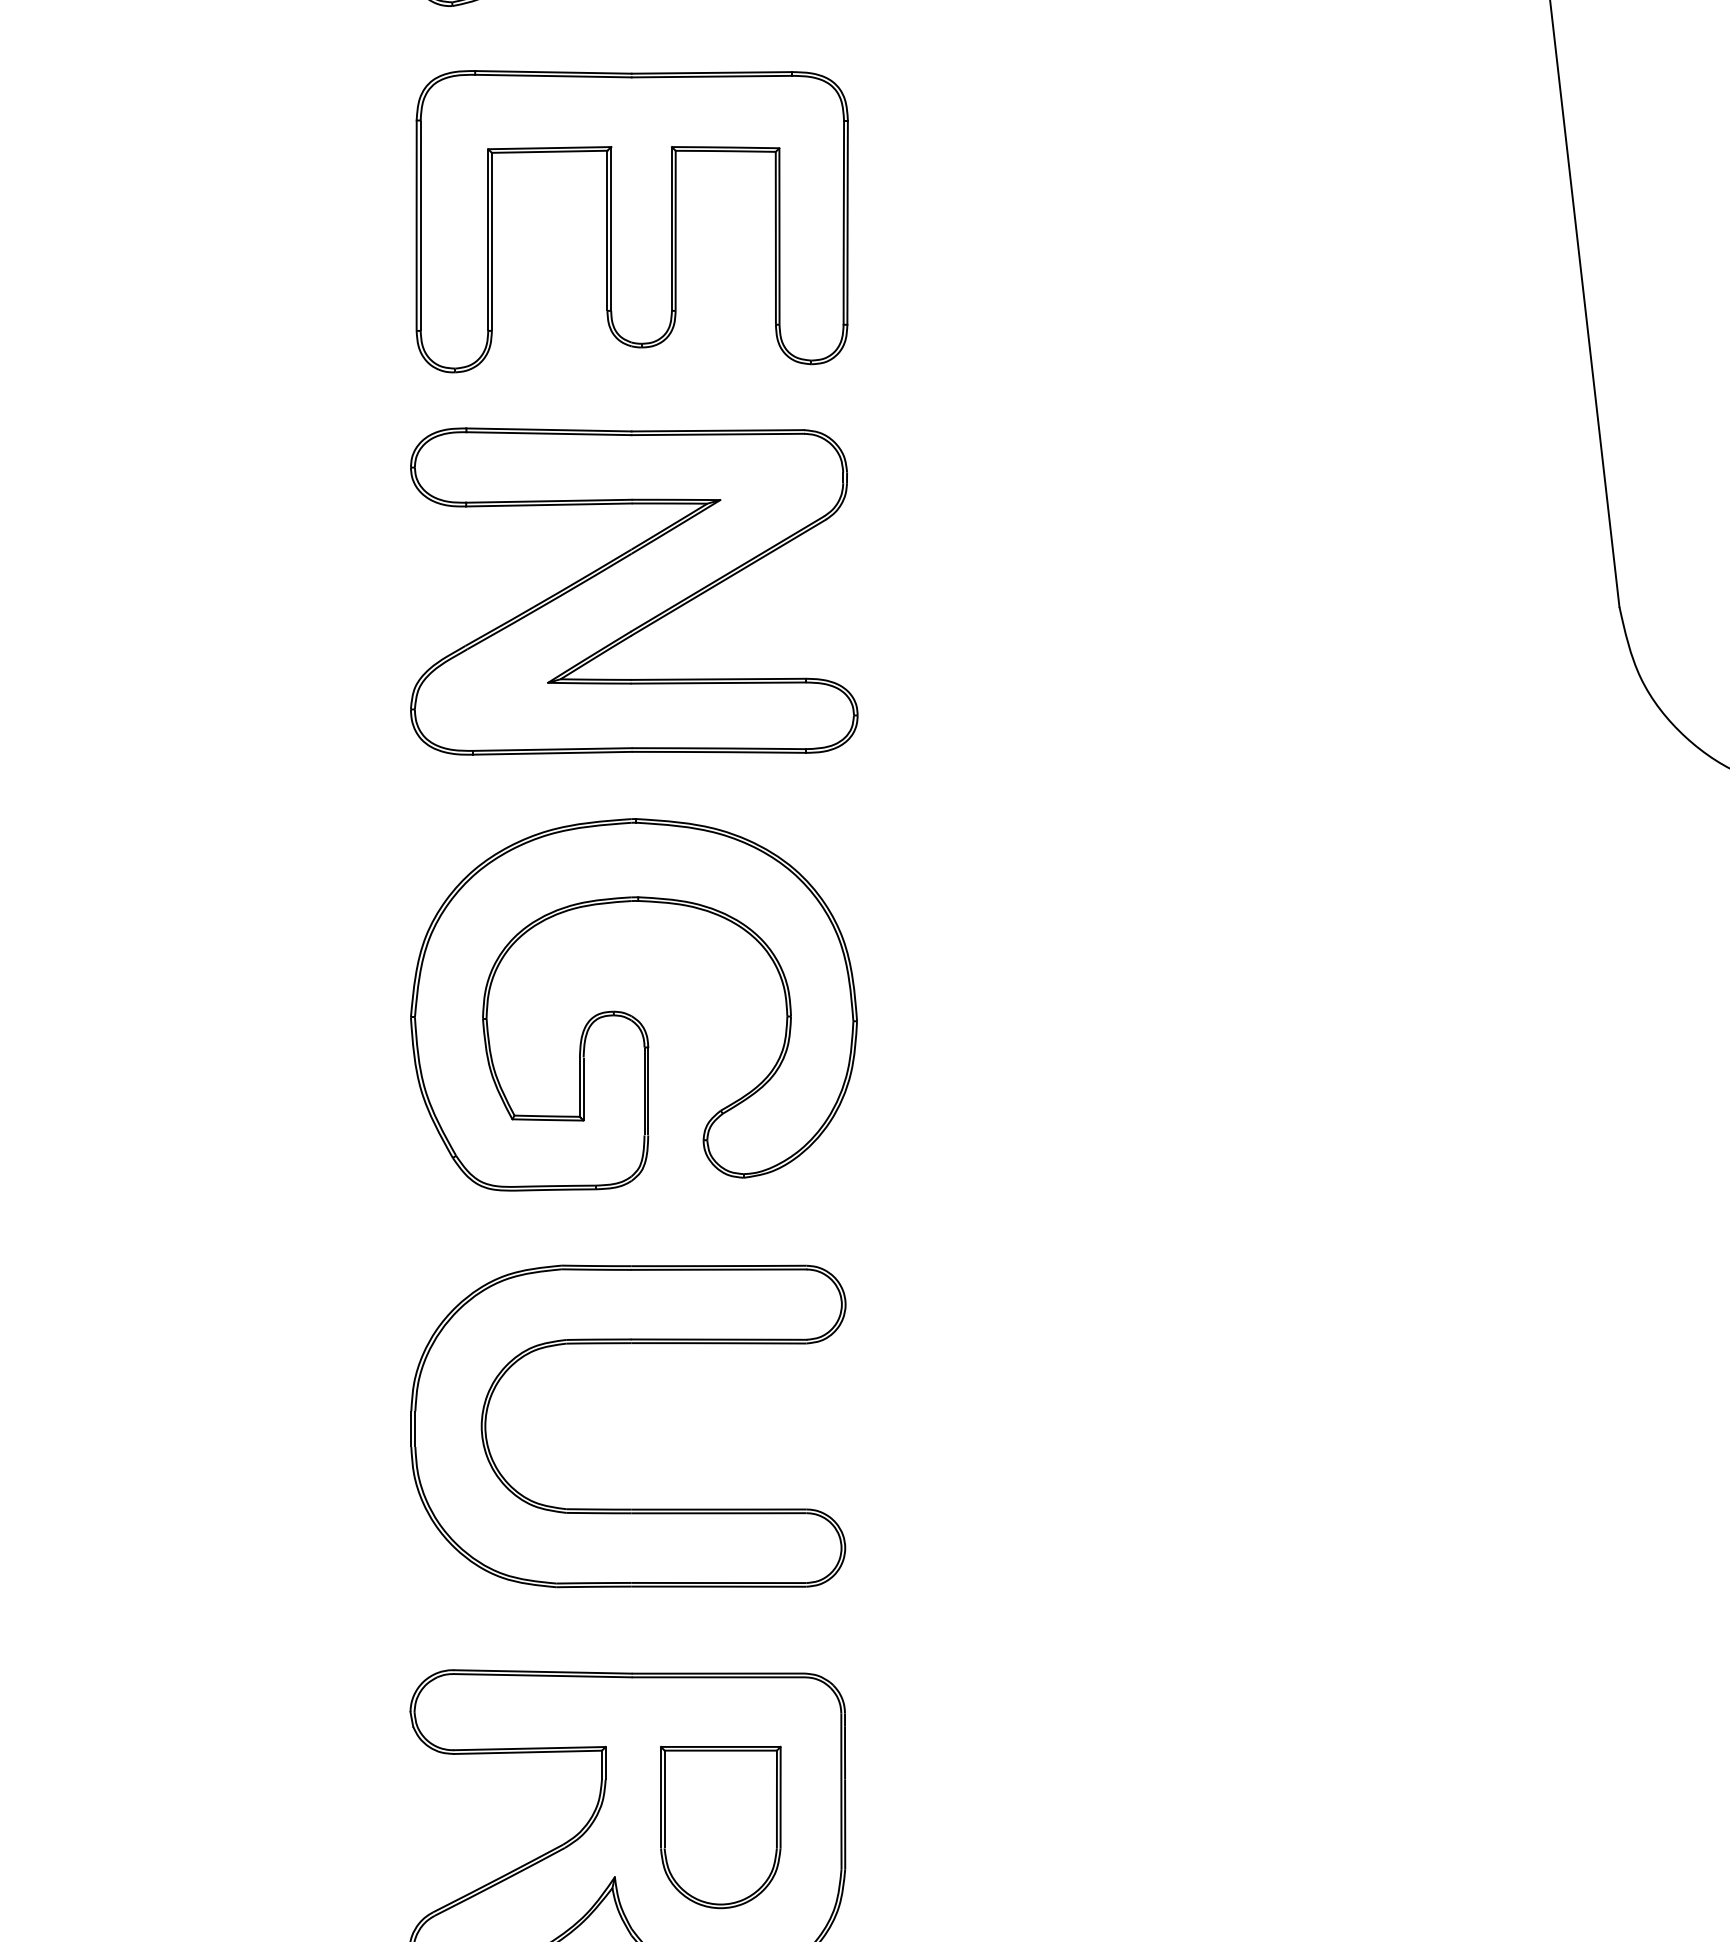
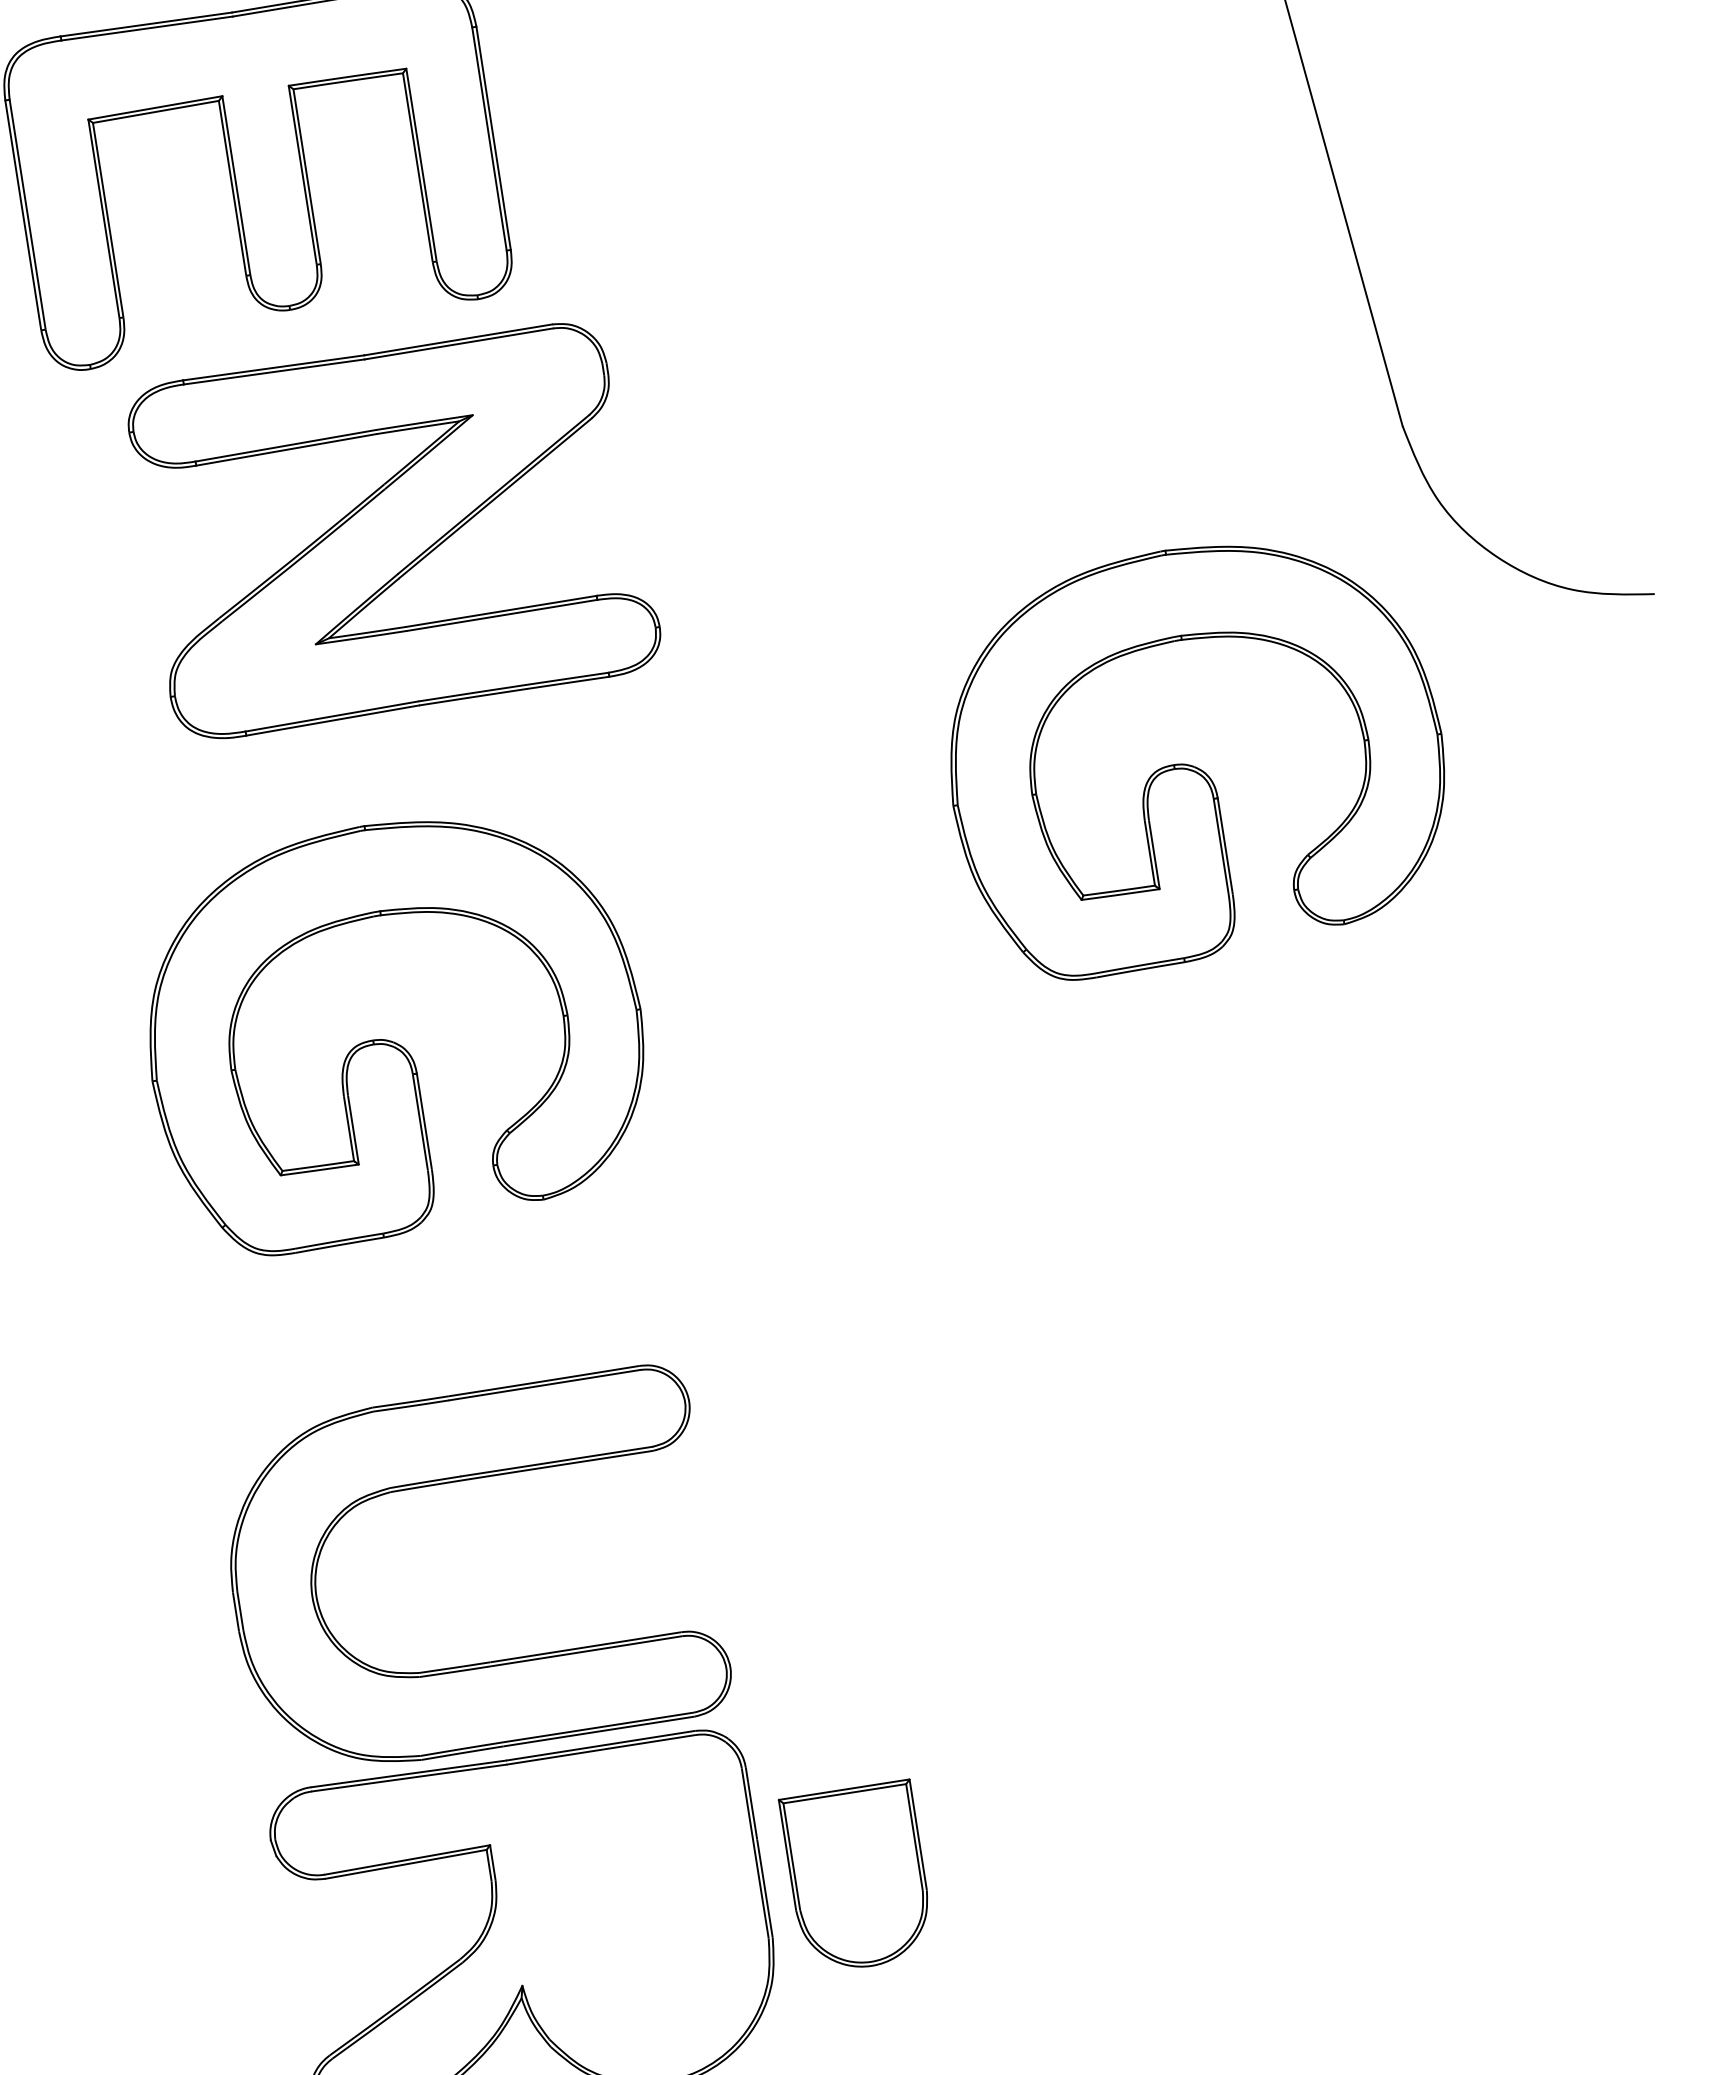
part: (634, 591) -> (394, 529), moved
part: (1382, 879) -> (1190, 764), added
part: (628, 1344) -> (458, 1482), moved
part: (720, 1827) -> (857, 1877), moved

